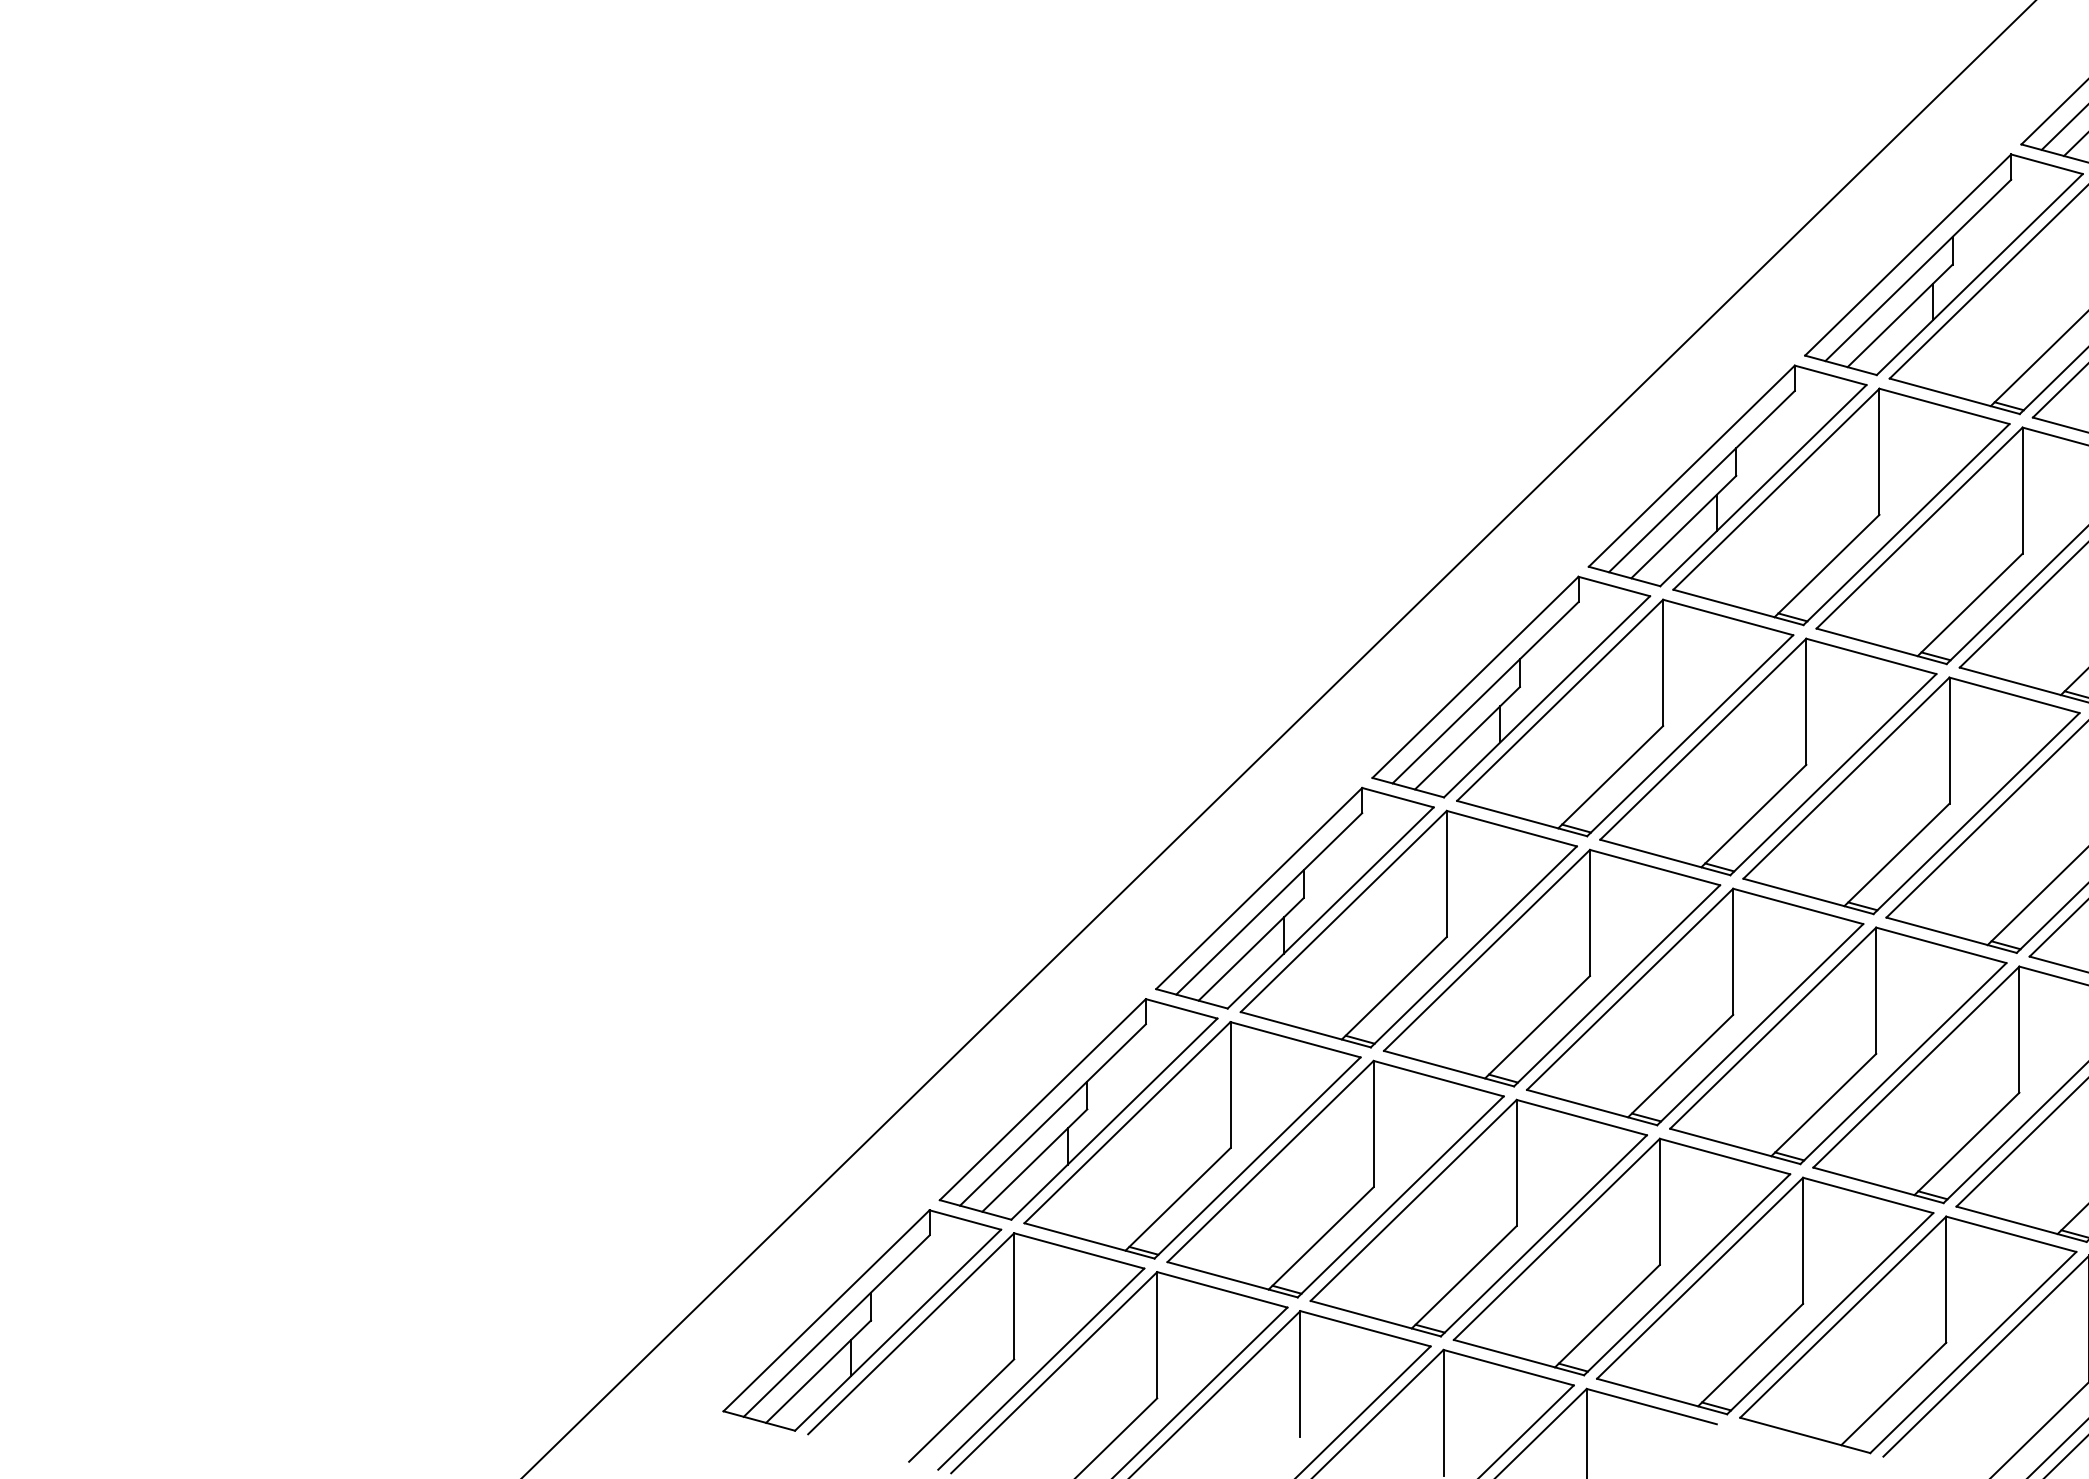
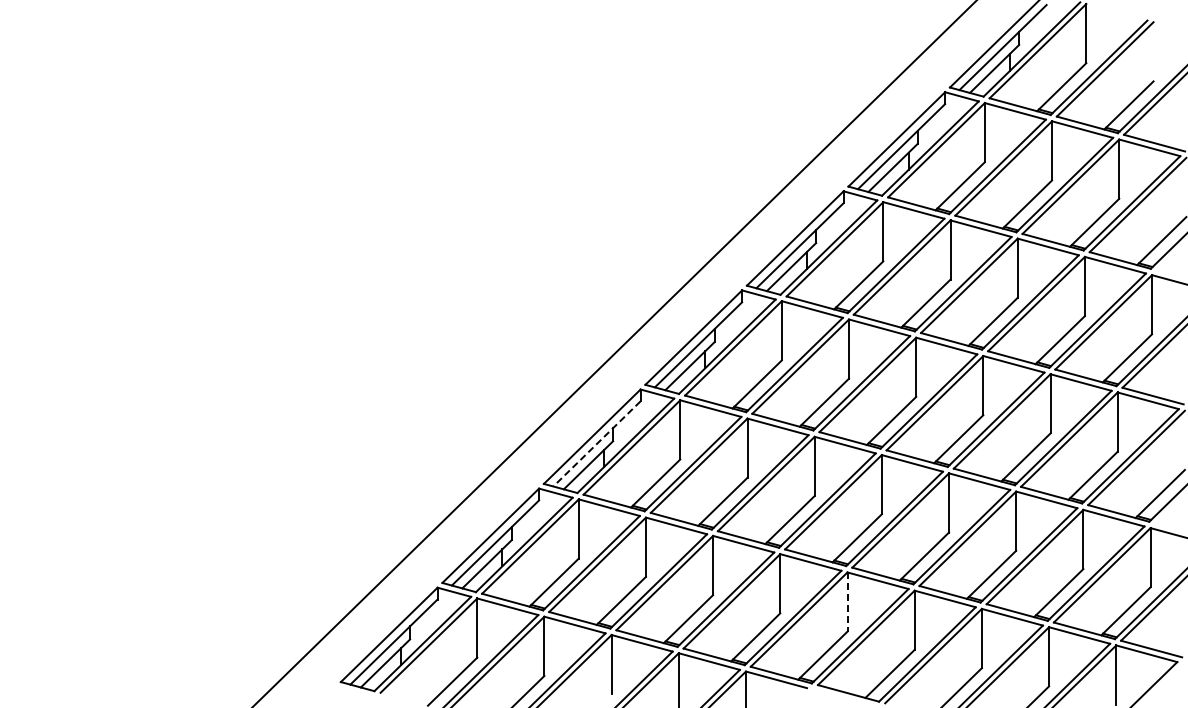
line: (1268, 902) -> (596, 443), solid -> dashed
line: (1803, 1241) -> (847, 602), solid -> dashed

